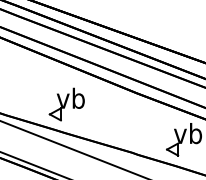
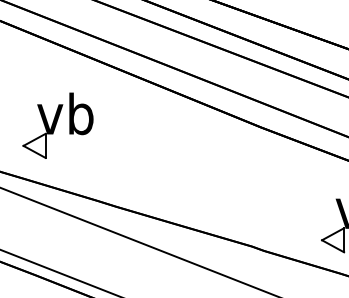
part: (66, 104) -> (56, 126), moved

